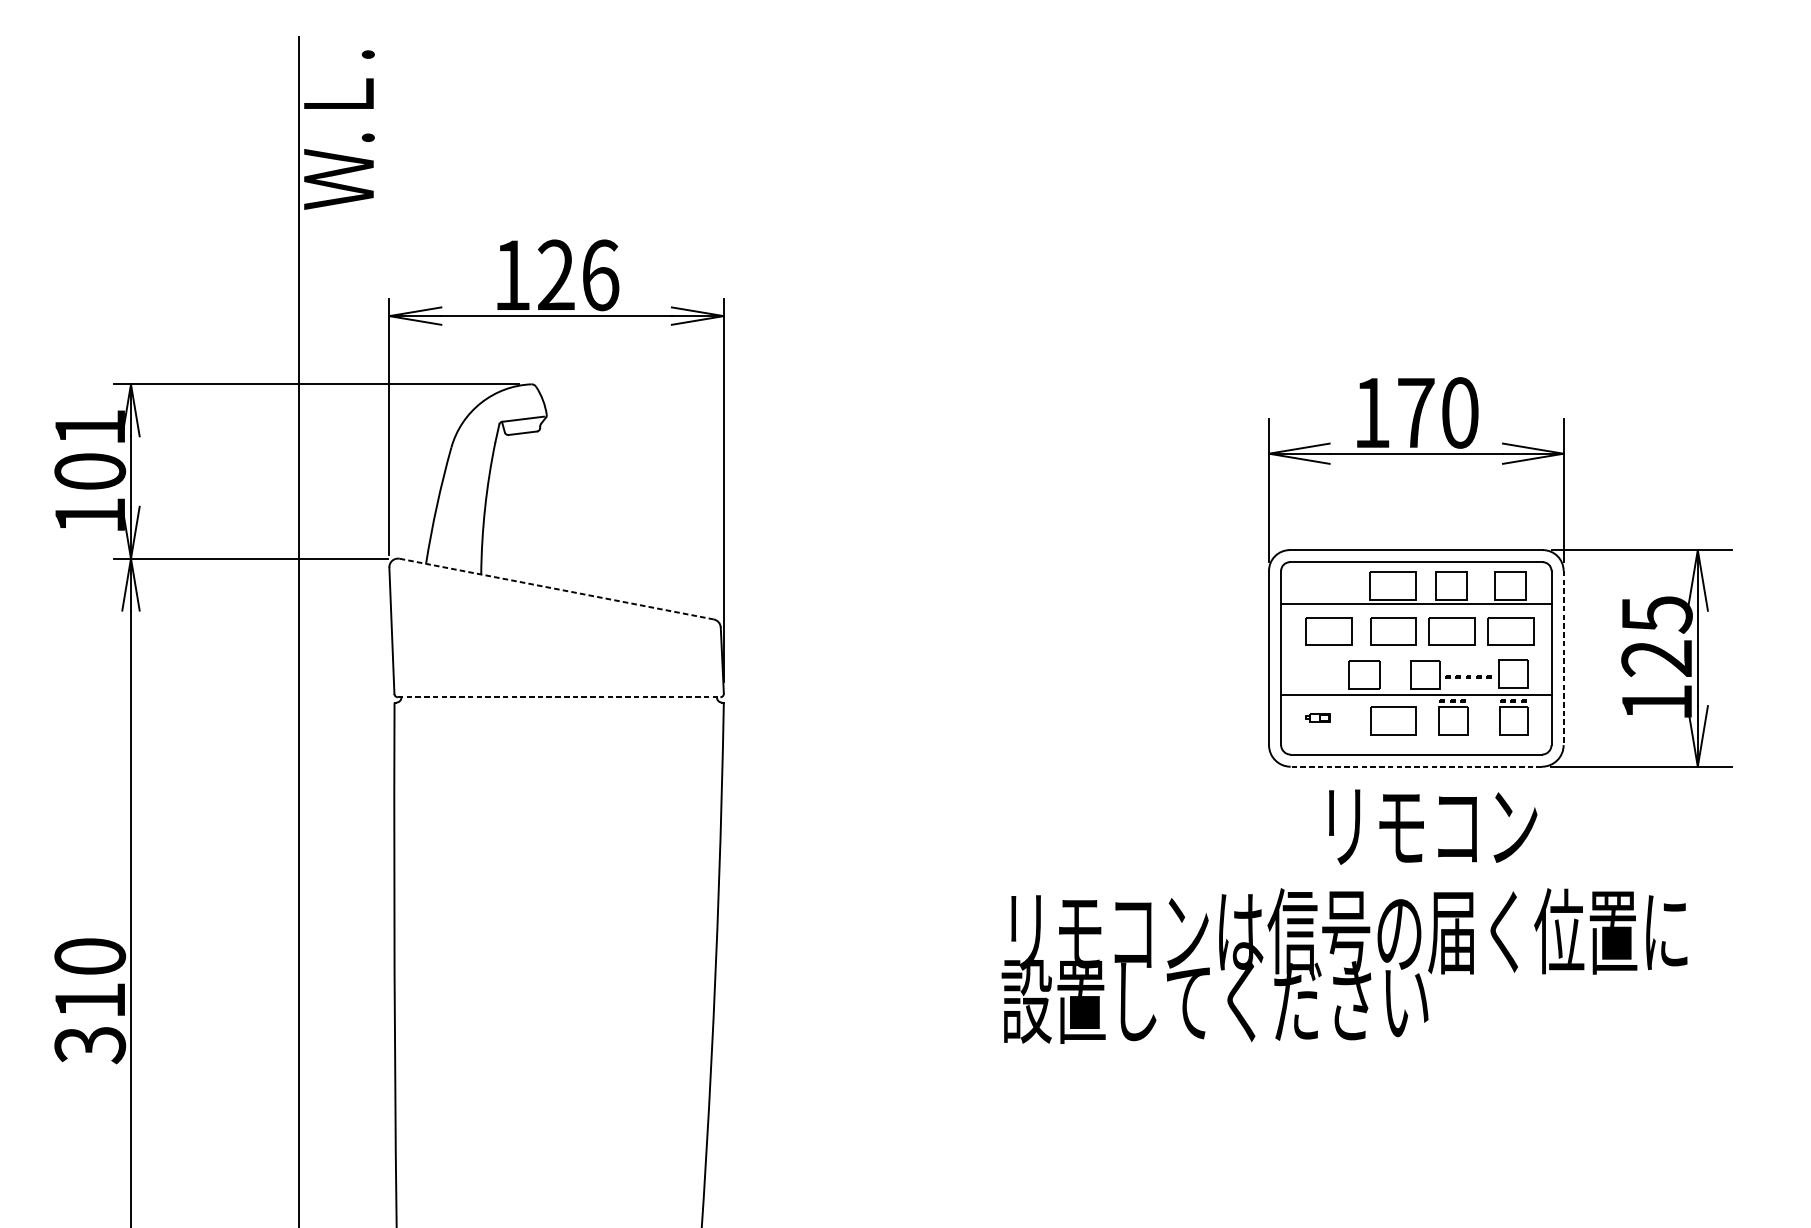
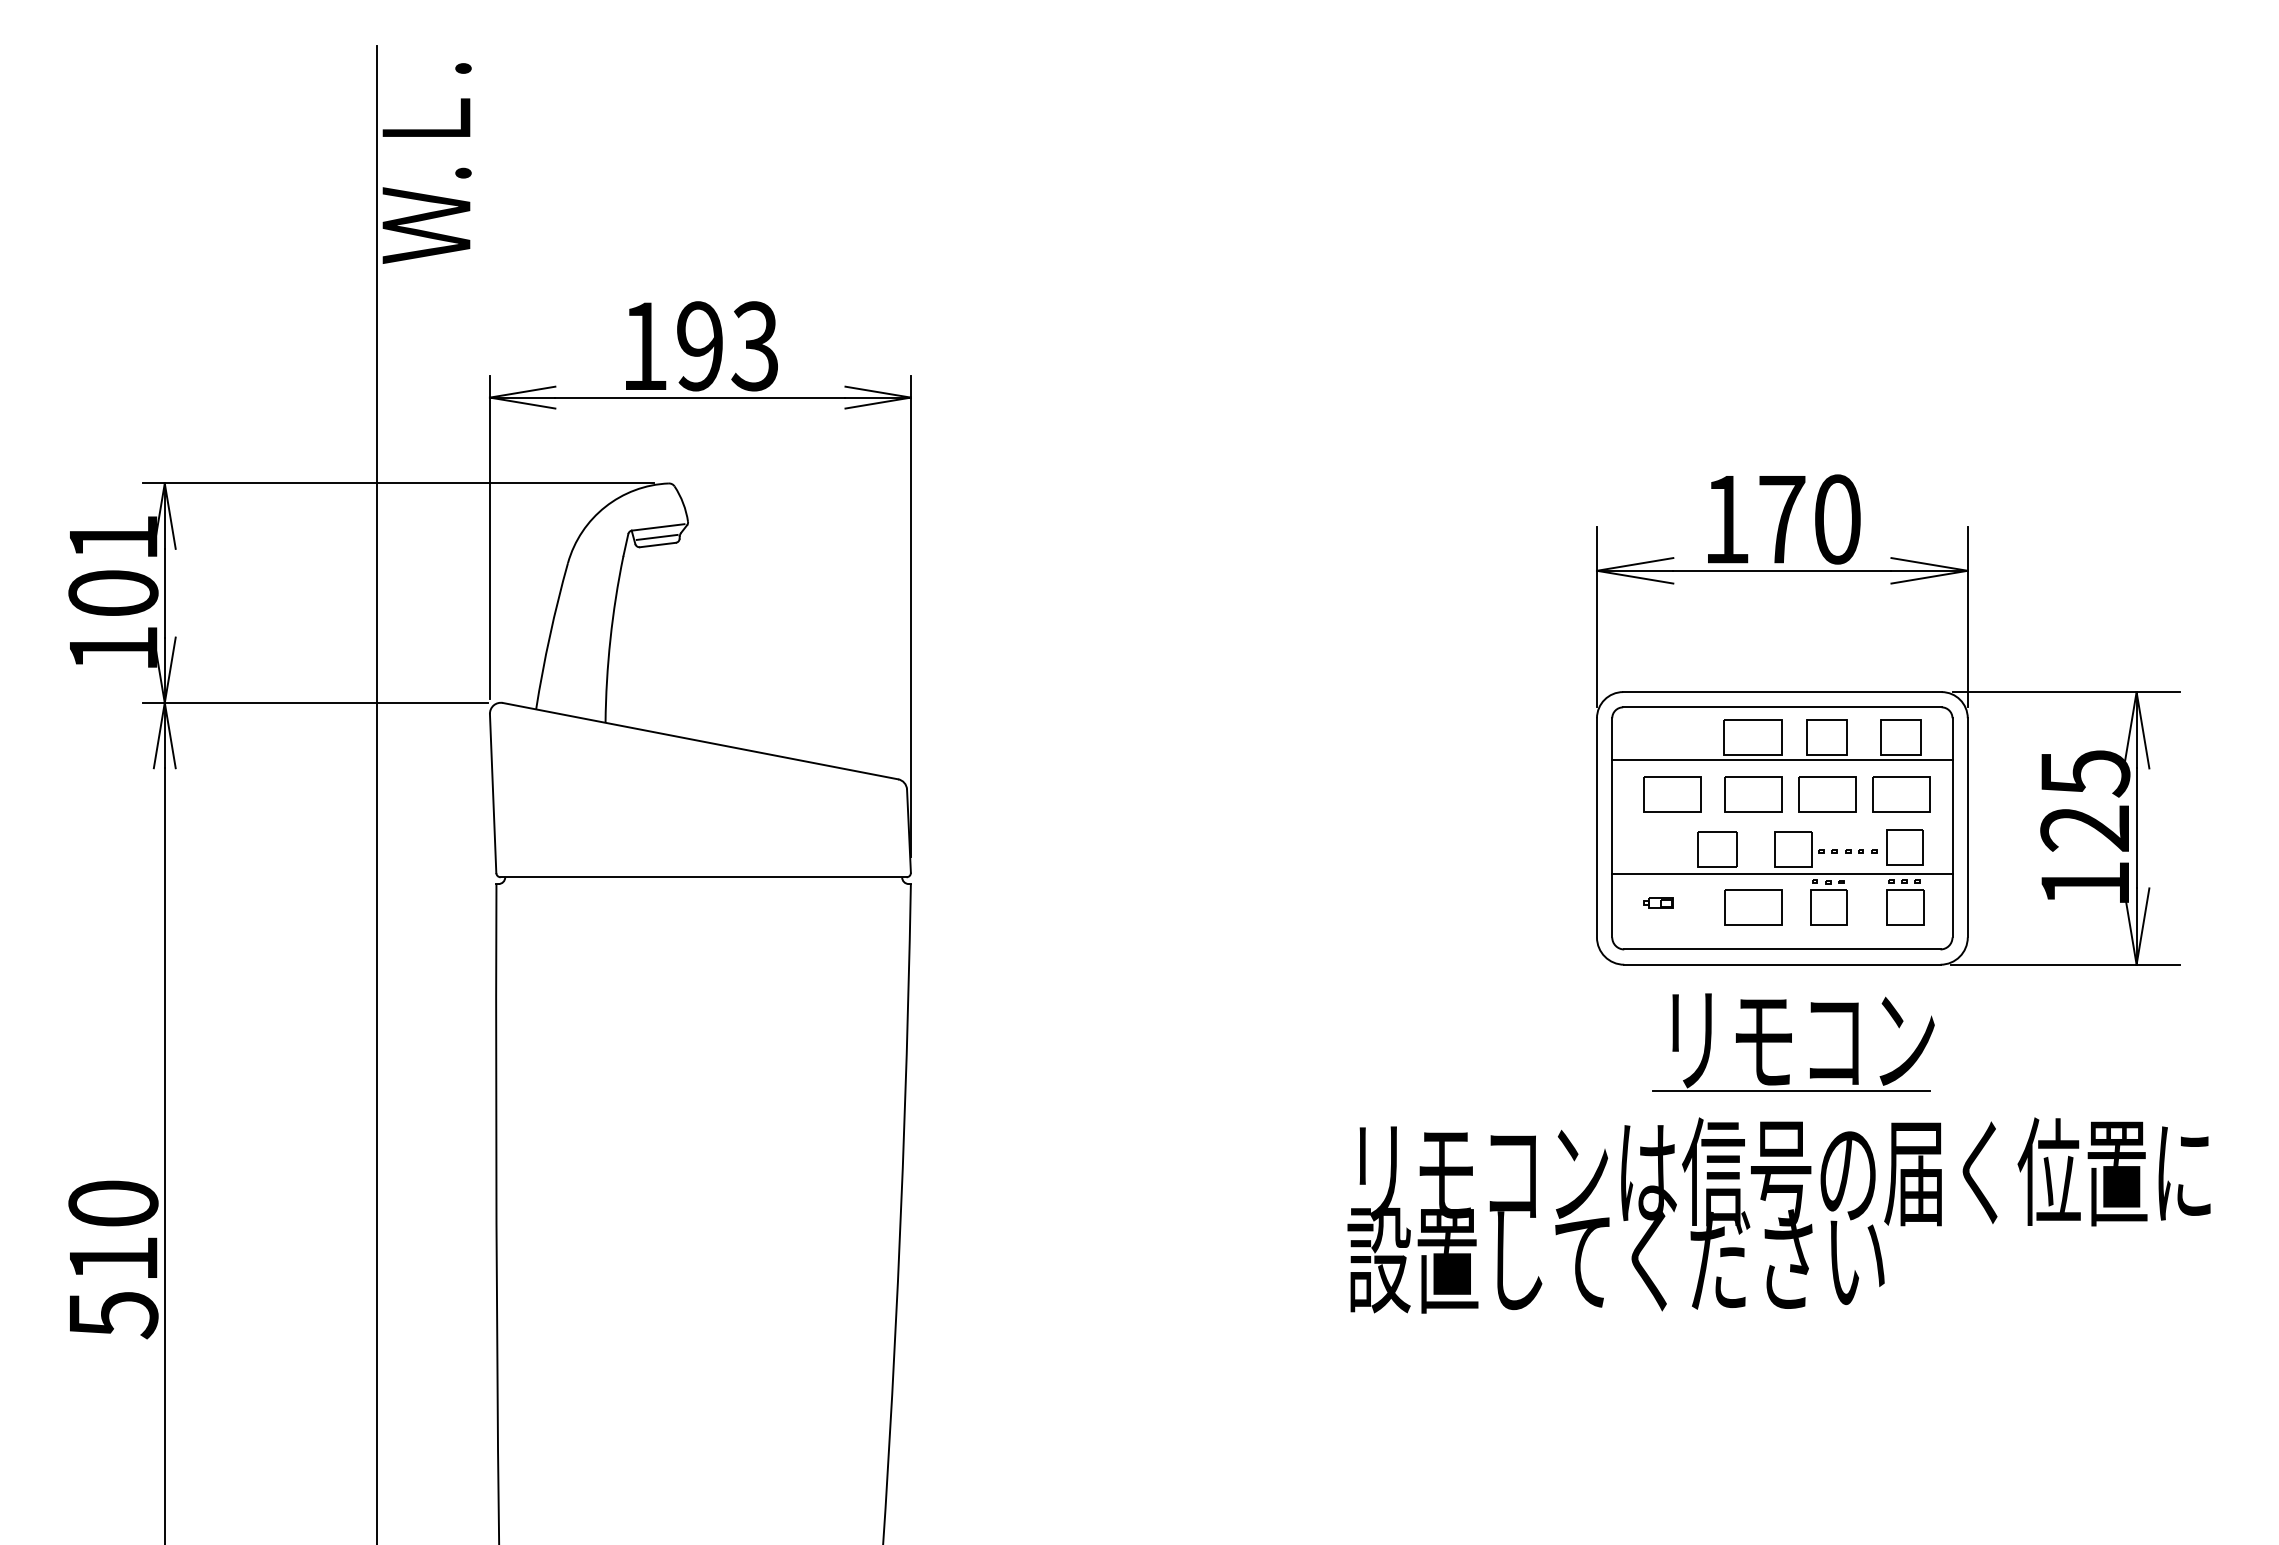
text: (578, 275) -> (728, 346), 126 -> 193
line: (521, 426) -> (656, 536), added
line: (557, 589) -> (701, 741), dashed -> solid
line: (1563, 657) -> (1967, 827), dashed -> solid
line: (559, 697) -> (703, 877), dashed -> solid
line: (1415, 766) -> (1781, 964), dashed -> solid
line: (1422, 867) -> (1790, 1091), added
text: (1344, 966) -> (1778, 1215), moved
text: (90, 1045) -> (113, 1315), 310 -> 510

